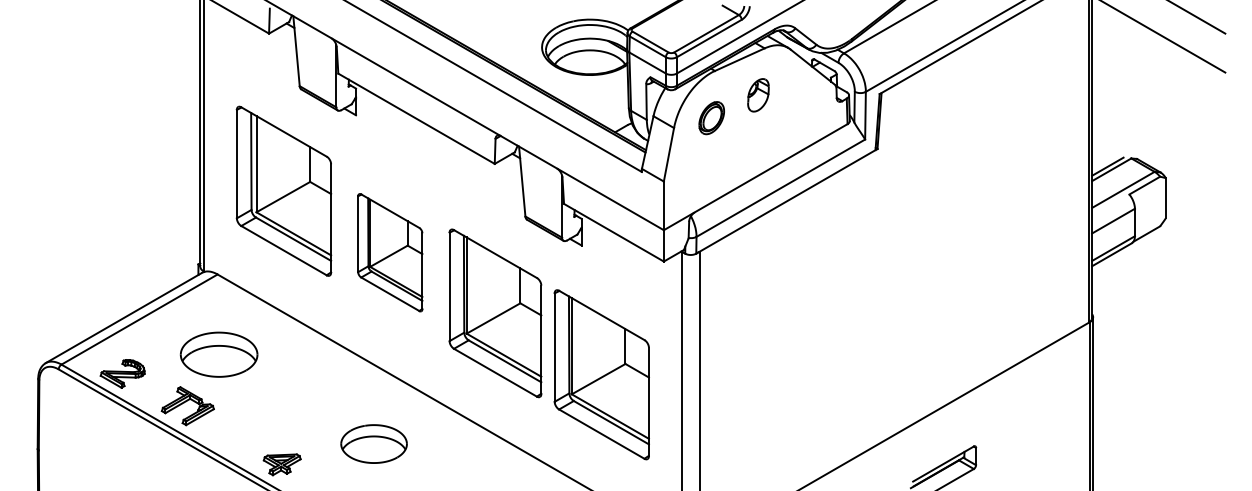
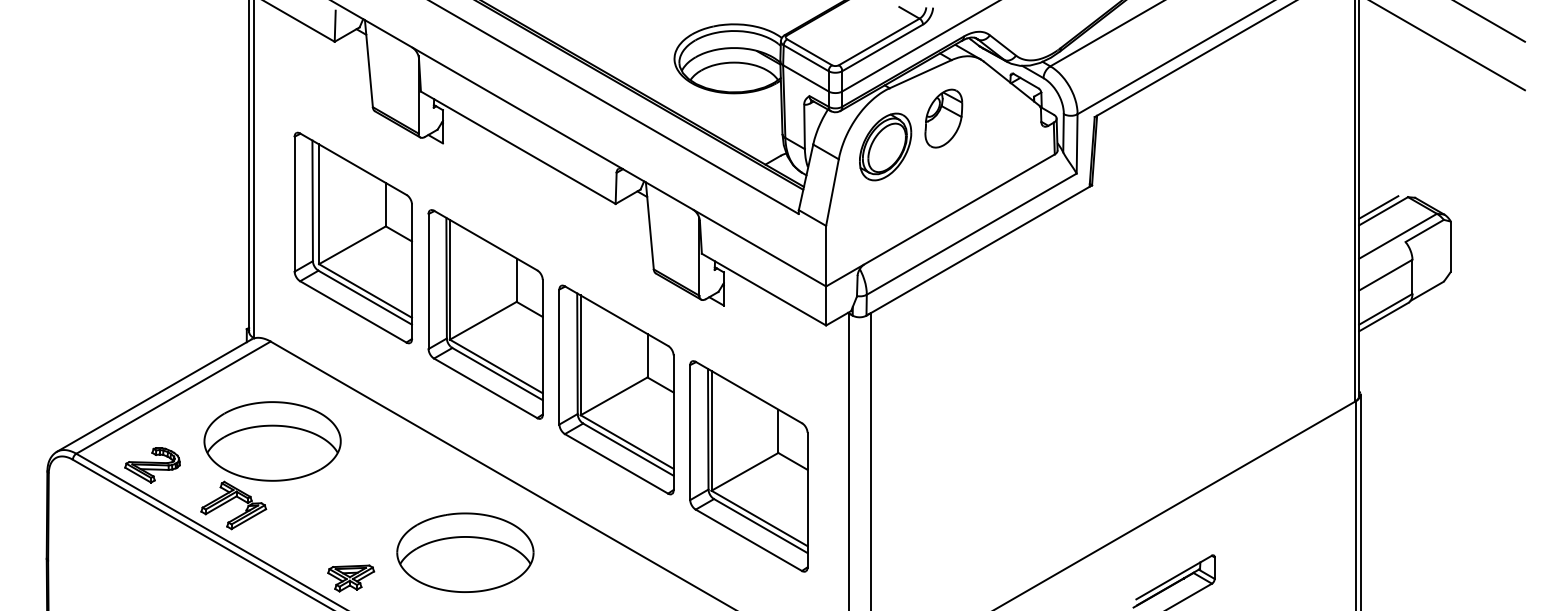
part: (758, 95) -> (943, 118), size x1.43
part: (711, 117) -> (885, 146), size x1.67
part: (390, 252) -> (485, 314), size x1.43
part: (219, 354) -> (272, 441), size x1.43
part: (374, 443) -> (465, 552), size x1.67

